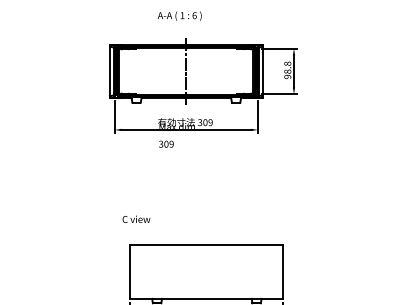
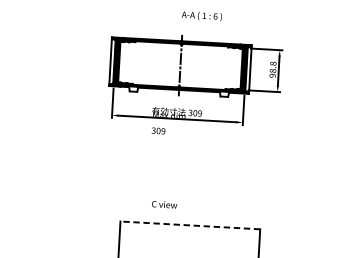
text: (179, 15) -> (201, 15), moved
text: (136, 218) -> (164, 203), moved
line: (206, 245) -> (190, 225), solid -> dashed

